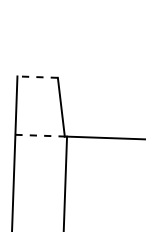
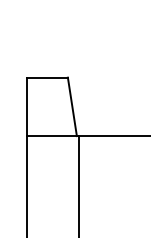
line: (37, 76) -> (47, 77), dashed -> solid
line: (40, 136) -> (52, 136), dashed -> solid

